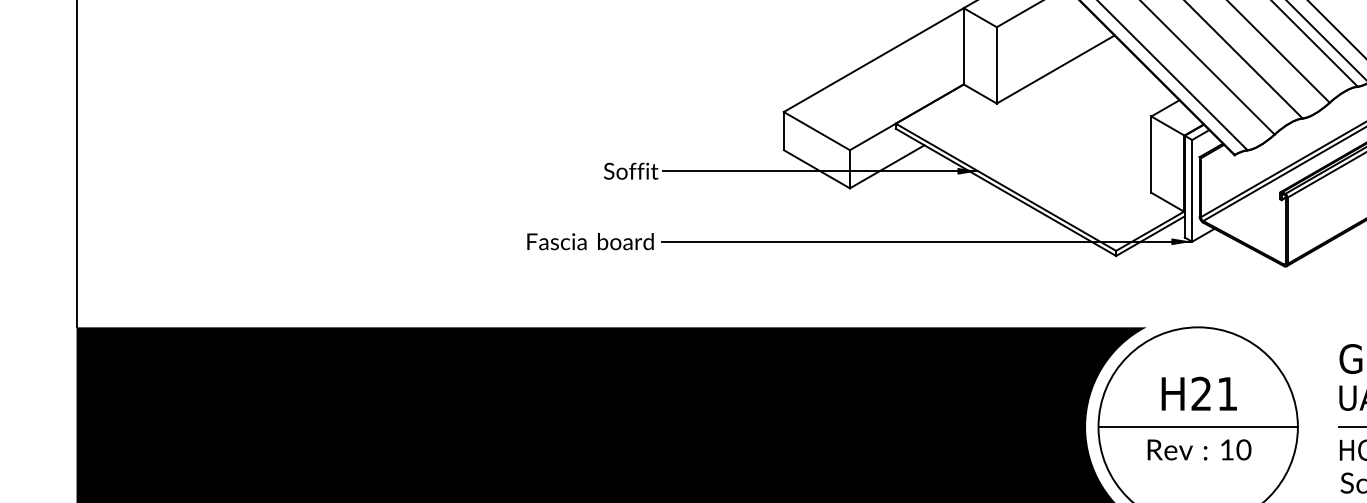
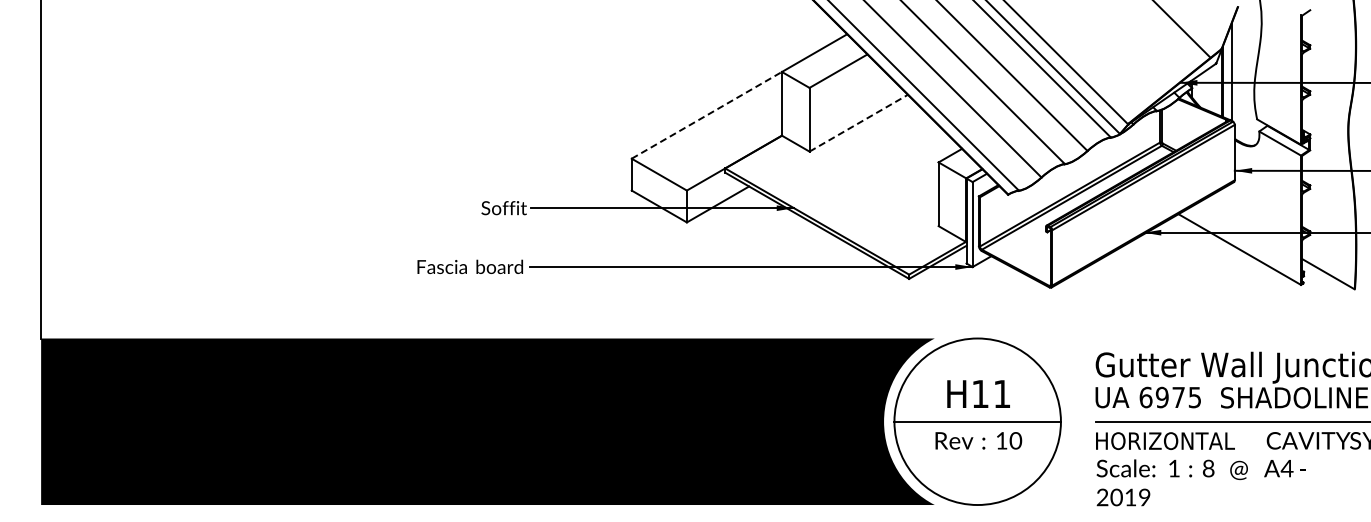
line: (873, 60) -> (706, 115), solid -> dashed
line: (1055, 69) -> (858, 123), solid -> dashed
text: (1201, 393) -> (980, 393), H21 -> H11

